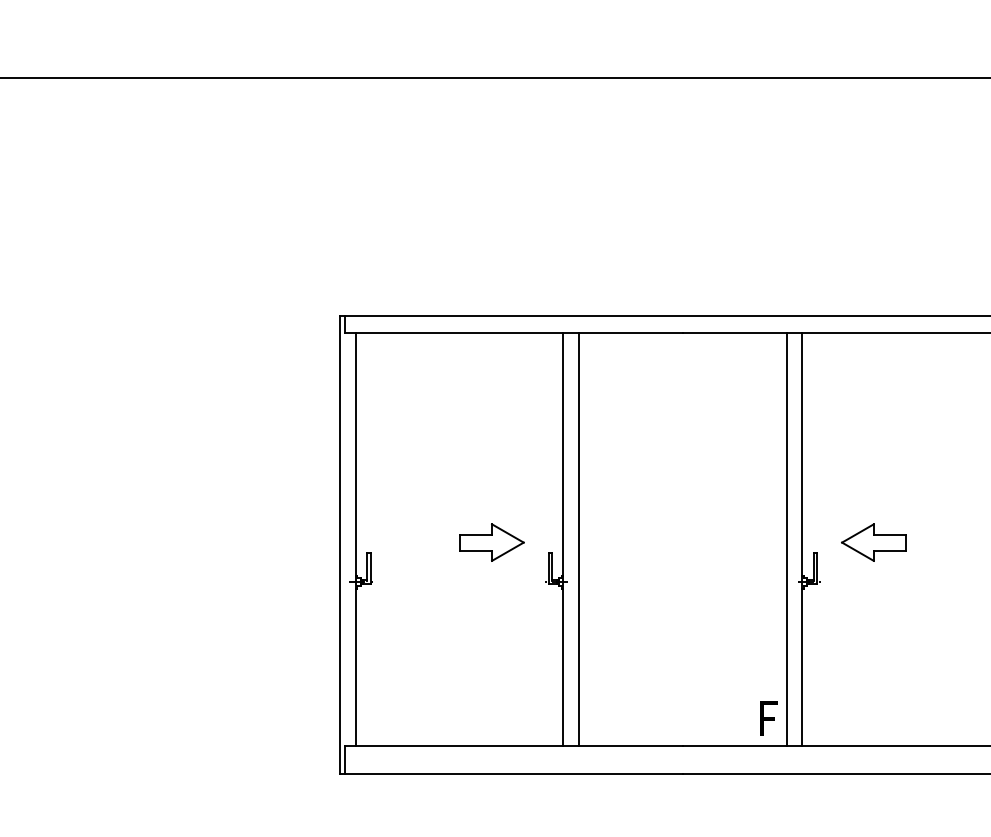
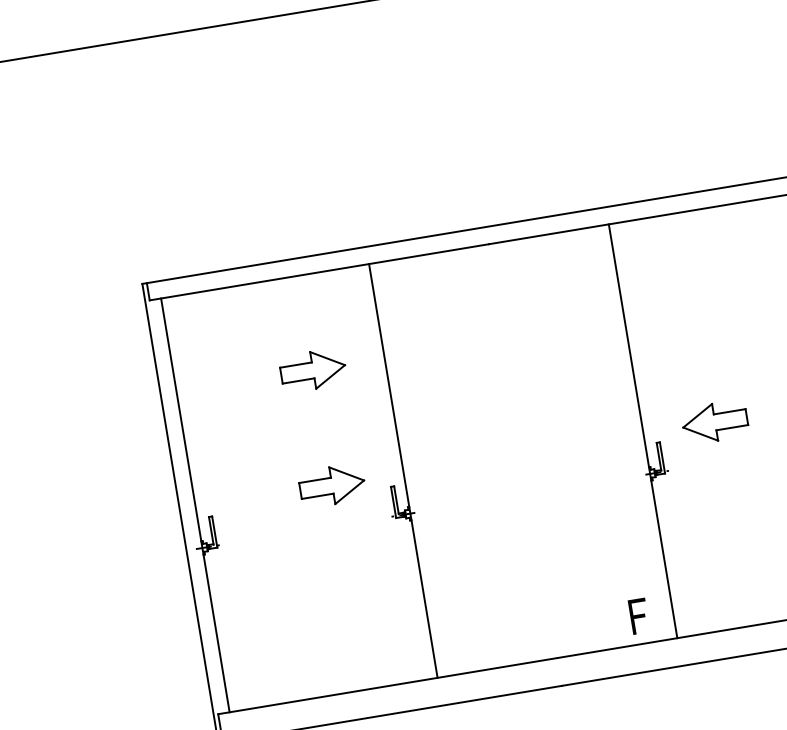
part: (491, 427) -> (312, 370), added
line: (579, 539) -> (419, 468), removed
line: (786, 539) -> (627, 433), removed

